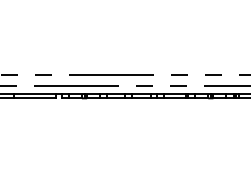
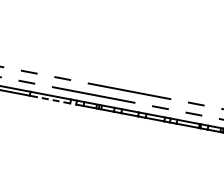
line: (34, 98) -> (49, 99), solid -> dashed

